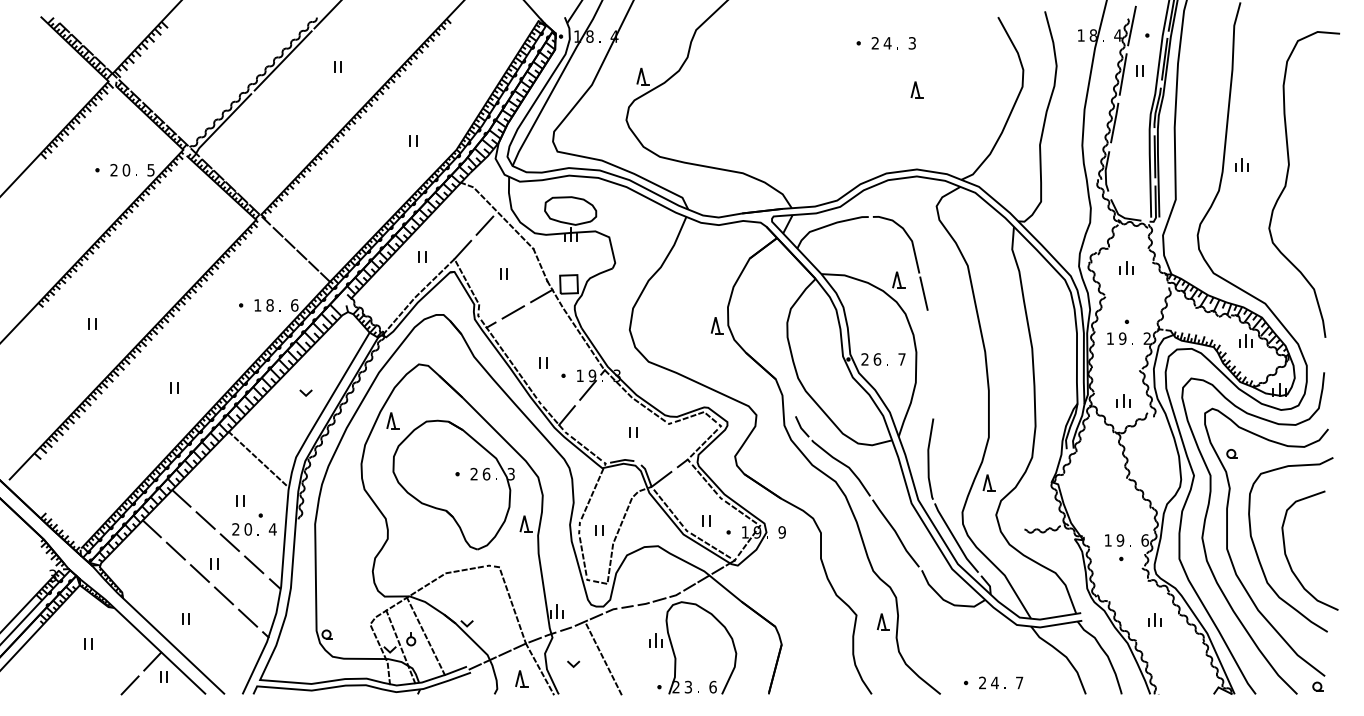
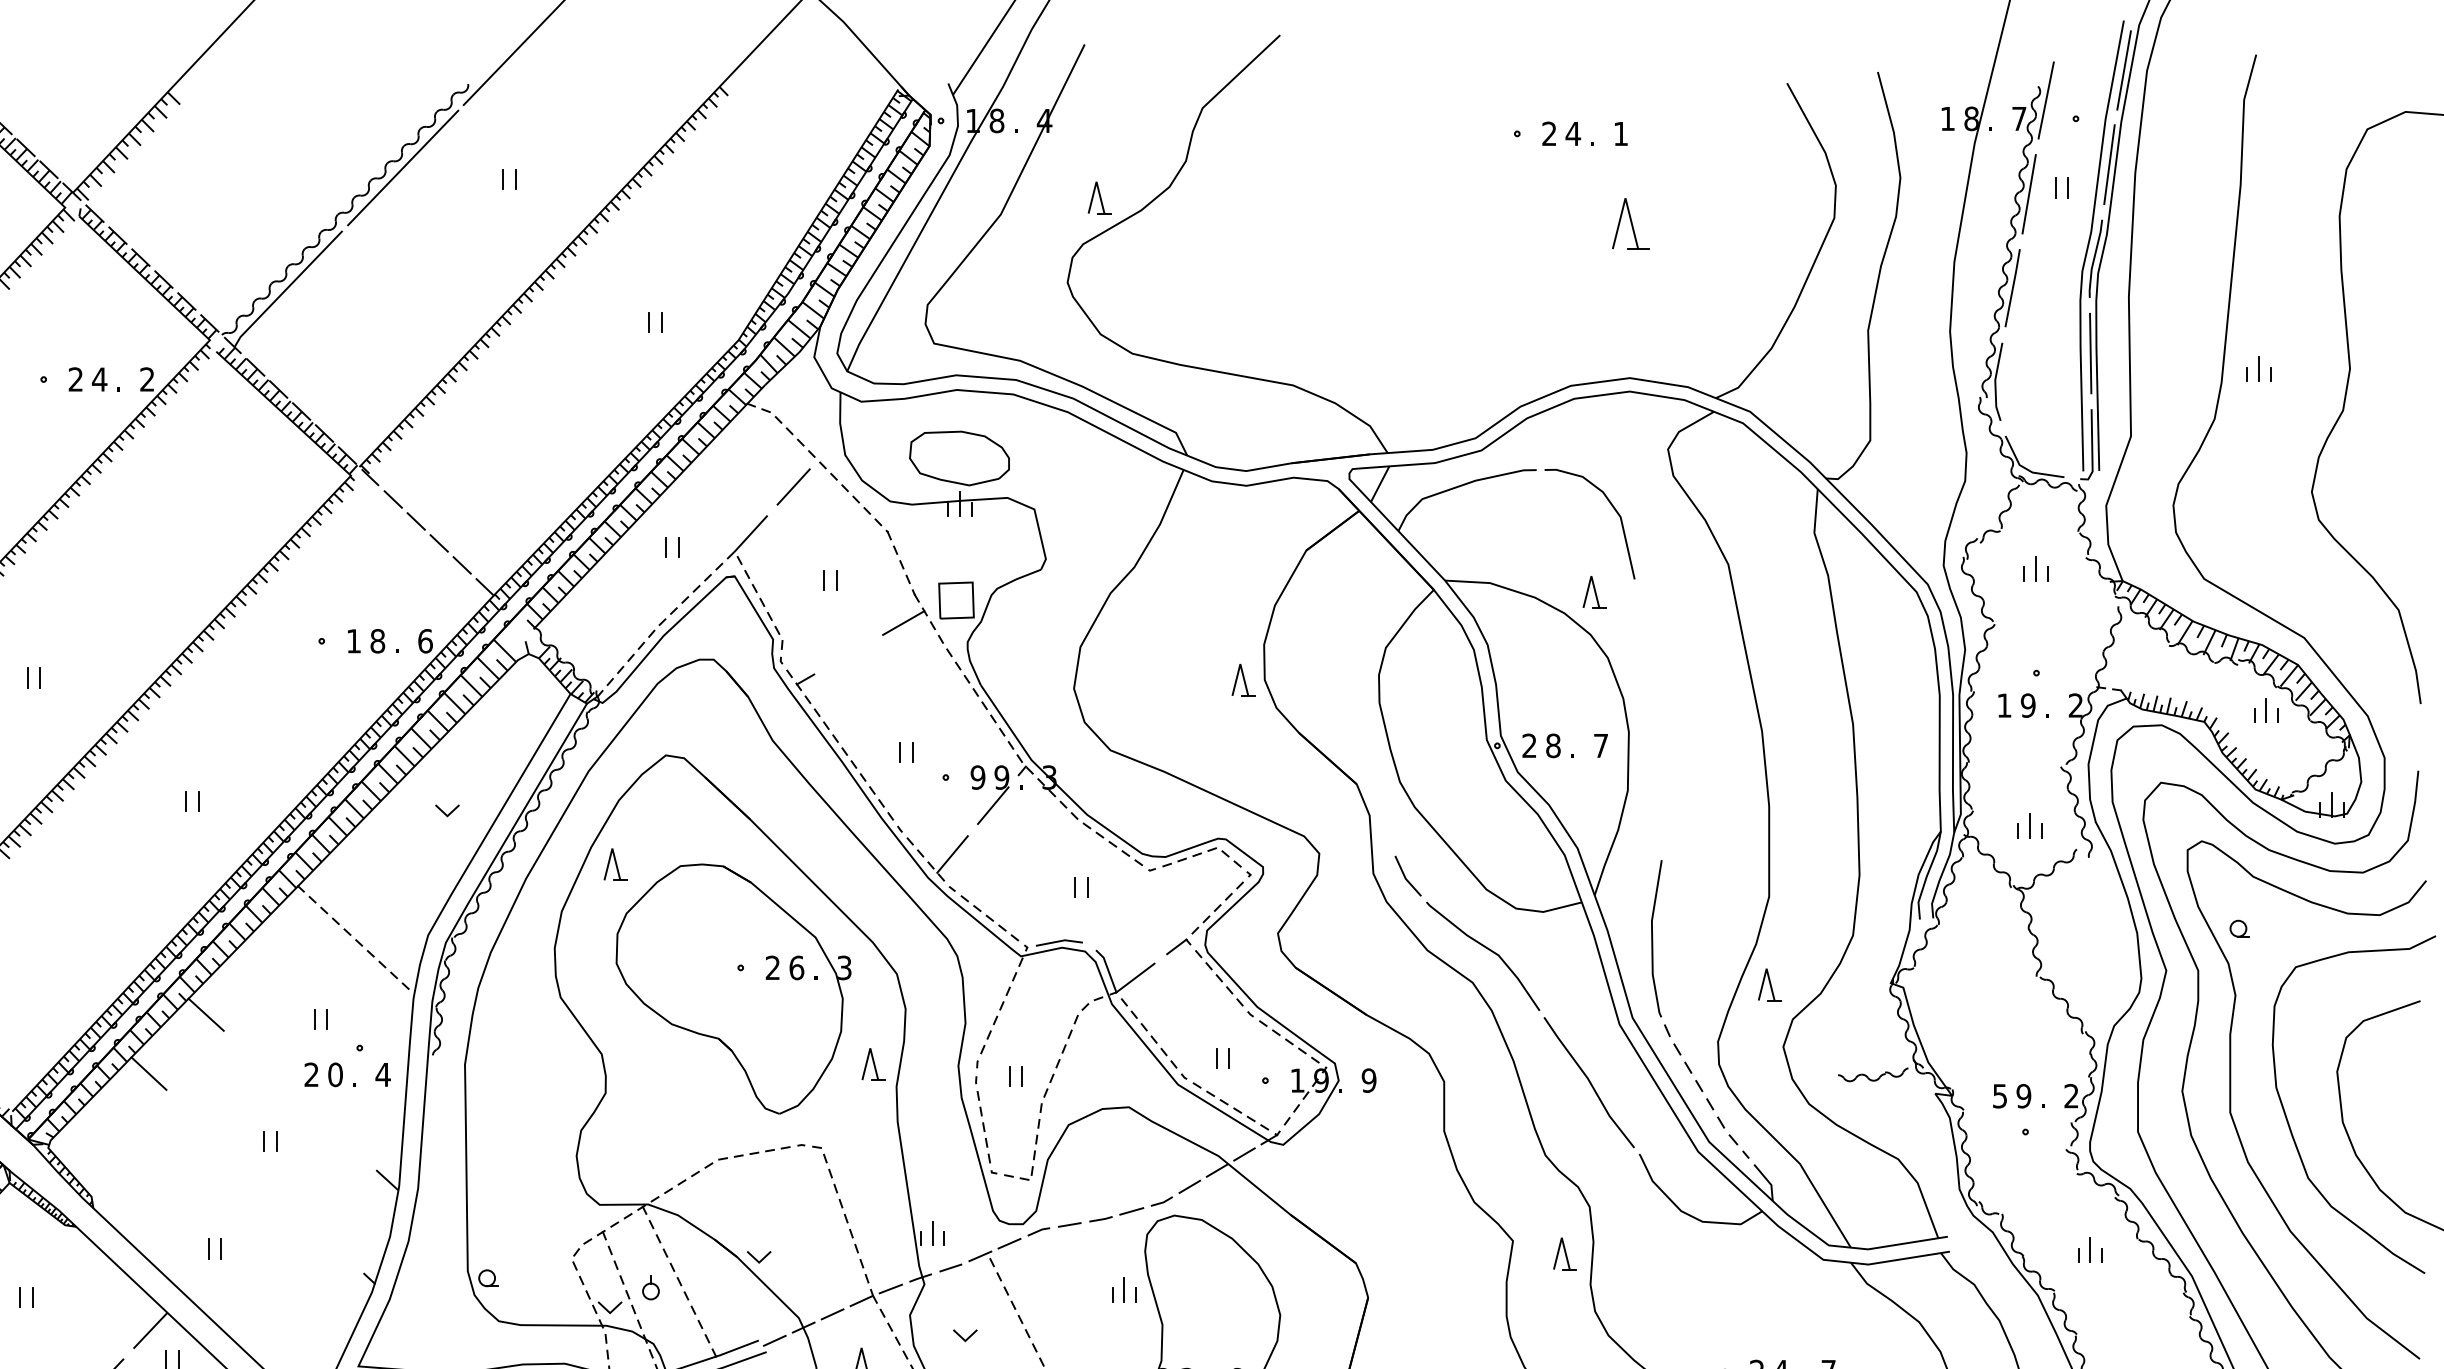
text: (1117, 35) -> (2018, 118), 4 -> 7
text: (911, 43) -> (1619, 134), 3 -> 1
part: (916, 89) -> (1629, 223), size x1.6
text: (150, 169) -> (146, 378), 5 -> 2
text: (126, 170) -> (99, 380), 0 -> 4
line: (923, 293) -> (1642, 618), removed
line: (513, 312) -> (848, 654), removed
text: (877, 359) -> (1553, 745), 6 -> 8
text: (579, 375) -> (976, 776), 1 -> 9
line: (205, 520) -> (252, 1057), removed
line: (955, 539) -> (1704, 1094), solid -> dashed
text: (1107, 540) -> (1998, 1096), 1 -> 5
text: (1144, 540) -> (2070, 1096), 6 -> 2
line: (229, 542) -> (299, 1100), removed
line: (175, 550) -> (194, 1115), removed
line: (254, 564) -> (347, 1142), removed
line: (199, 573) -> (241, 1160), removed
line: (223, 595) -> (287, 1202), removed
line: (248, 617) -> (336, 1245), removed

